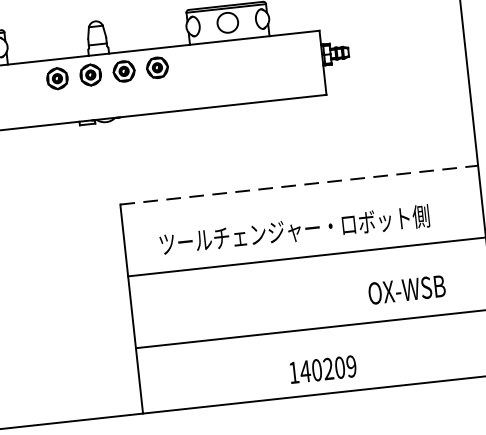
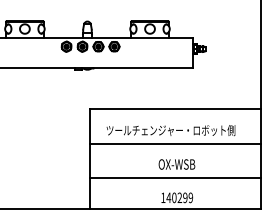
line: (299, 185) -> (175, 109), dashed -> solid
text: (405, 290) -> (176, 164), moved
text: (340, 366) -> (185, 197), 140209 -> 140299

